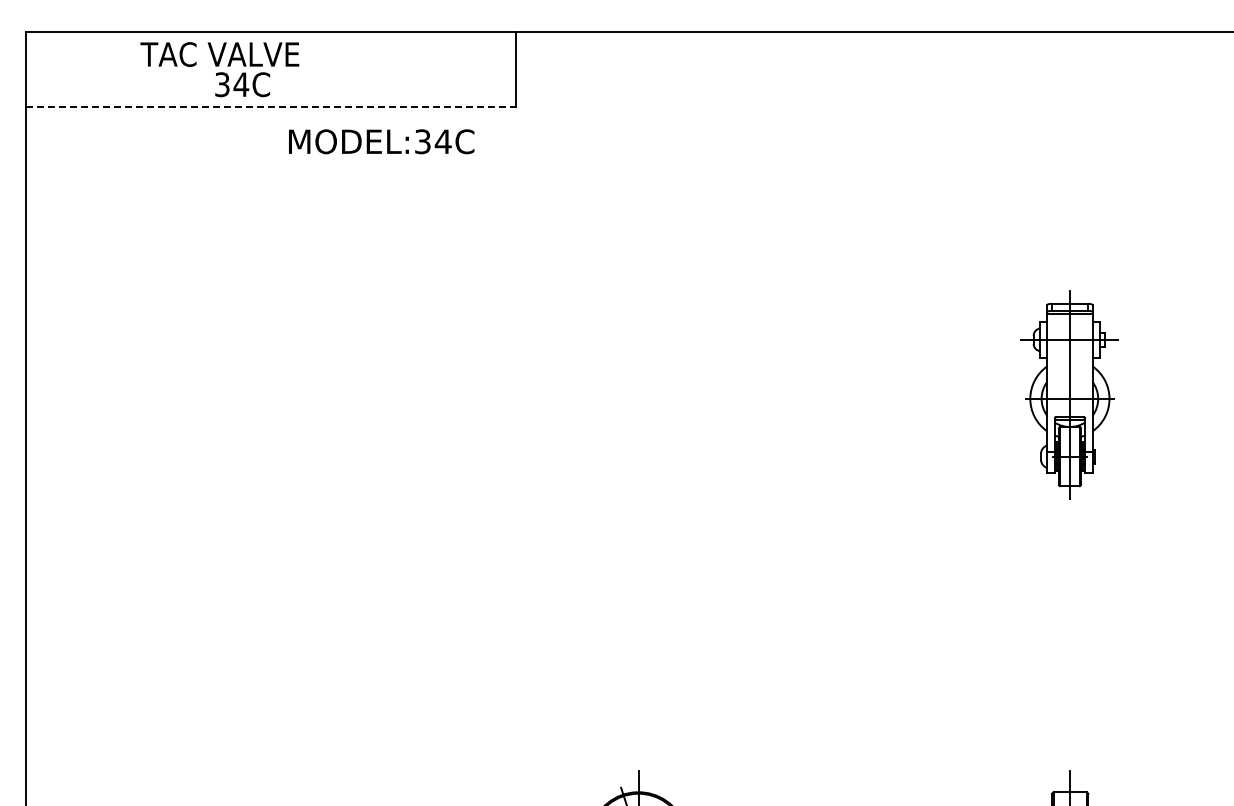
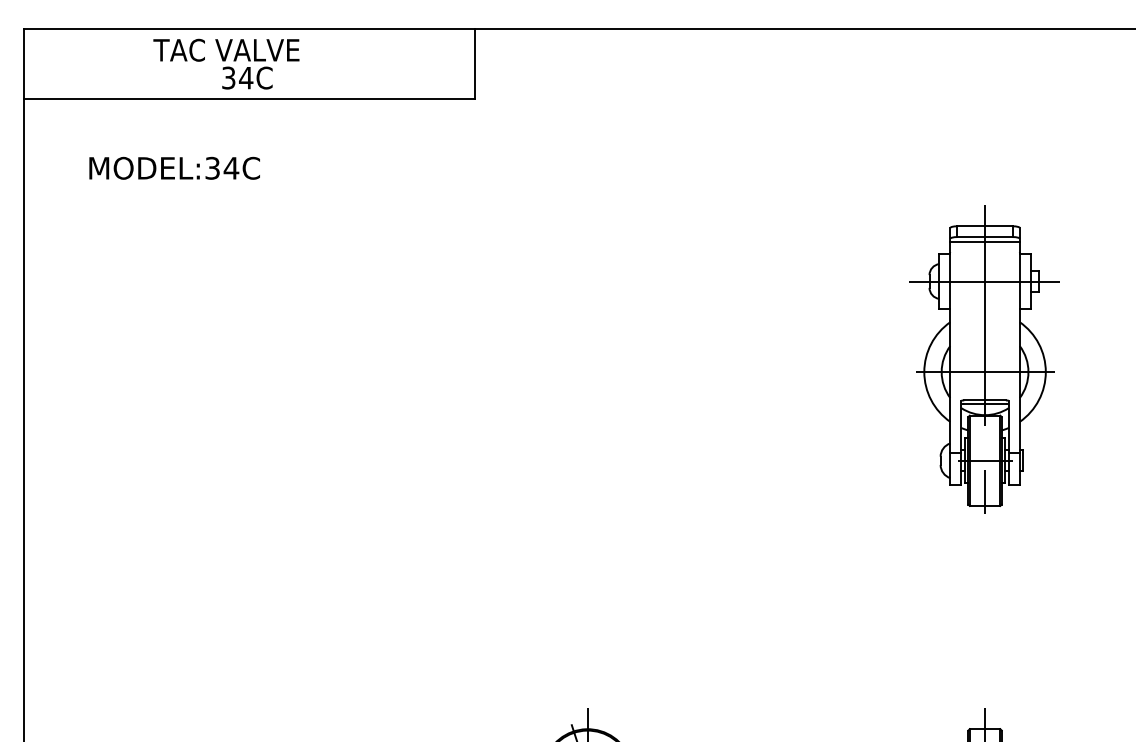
text: (219, 69) -> (226, 64), moved
line: (271, 107) -> (250, 99), dashed -> solid
text: (381, 141) -> (174, 168), moved
part: (1069, 390) -> (984, 359), size x1.67

